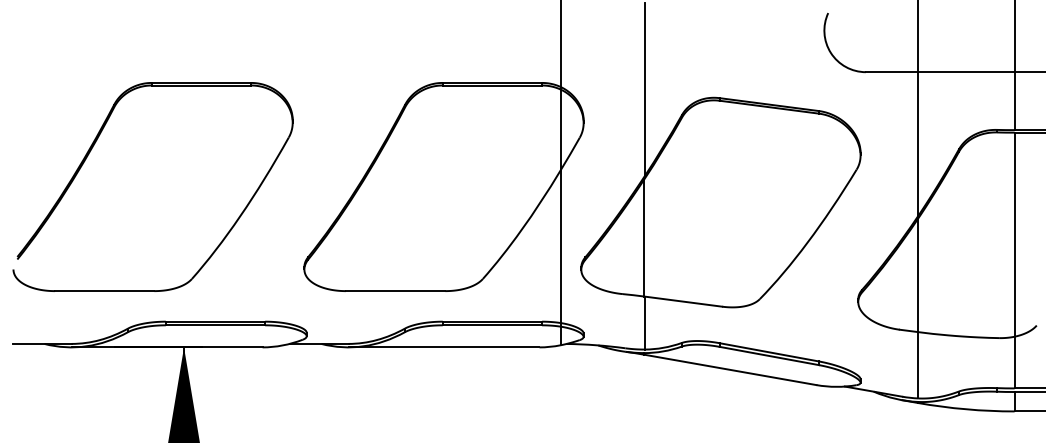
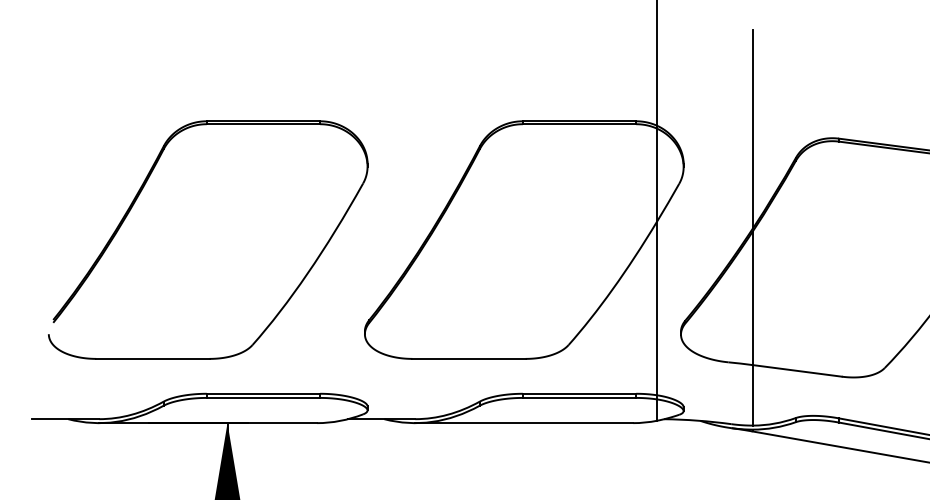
part: (92, 149) -> (139, 197), moved

